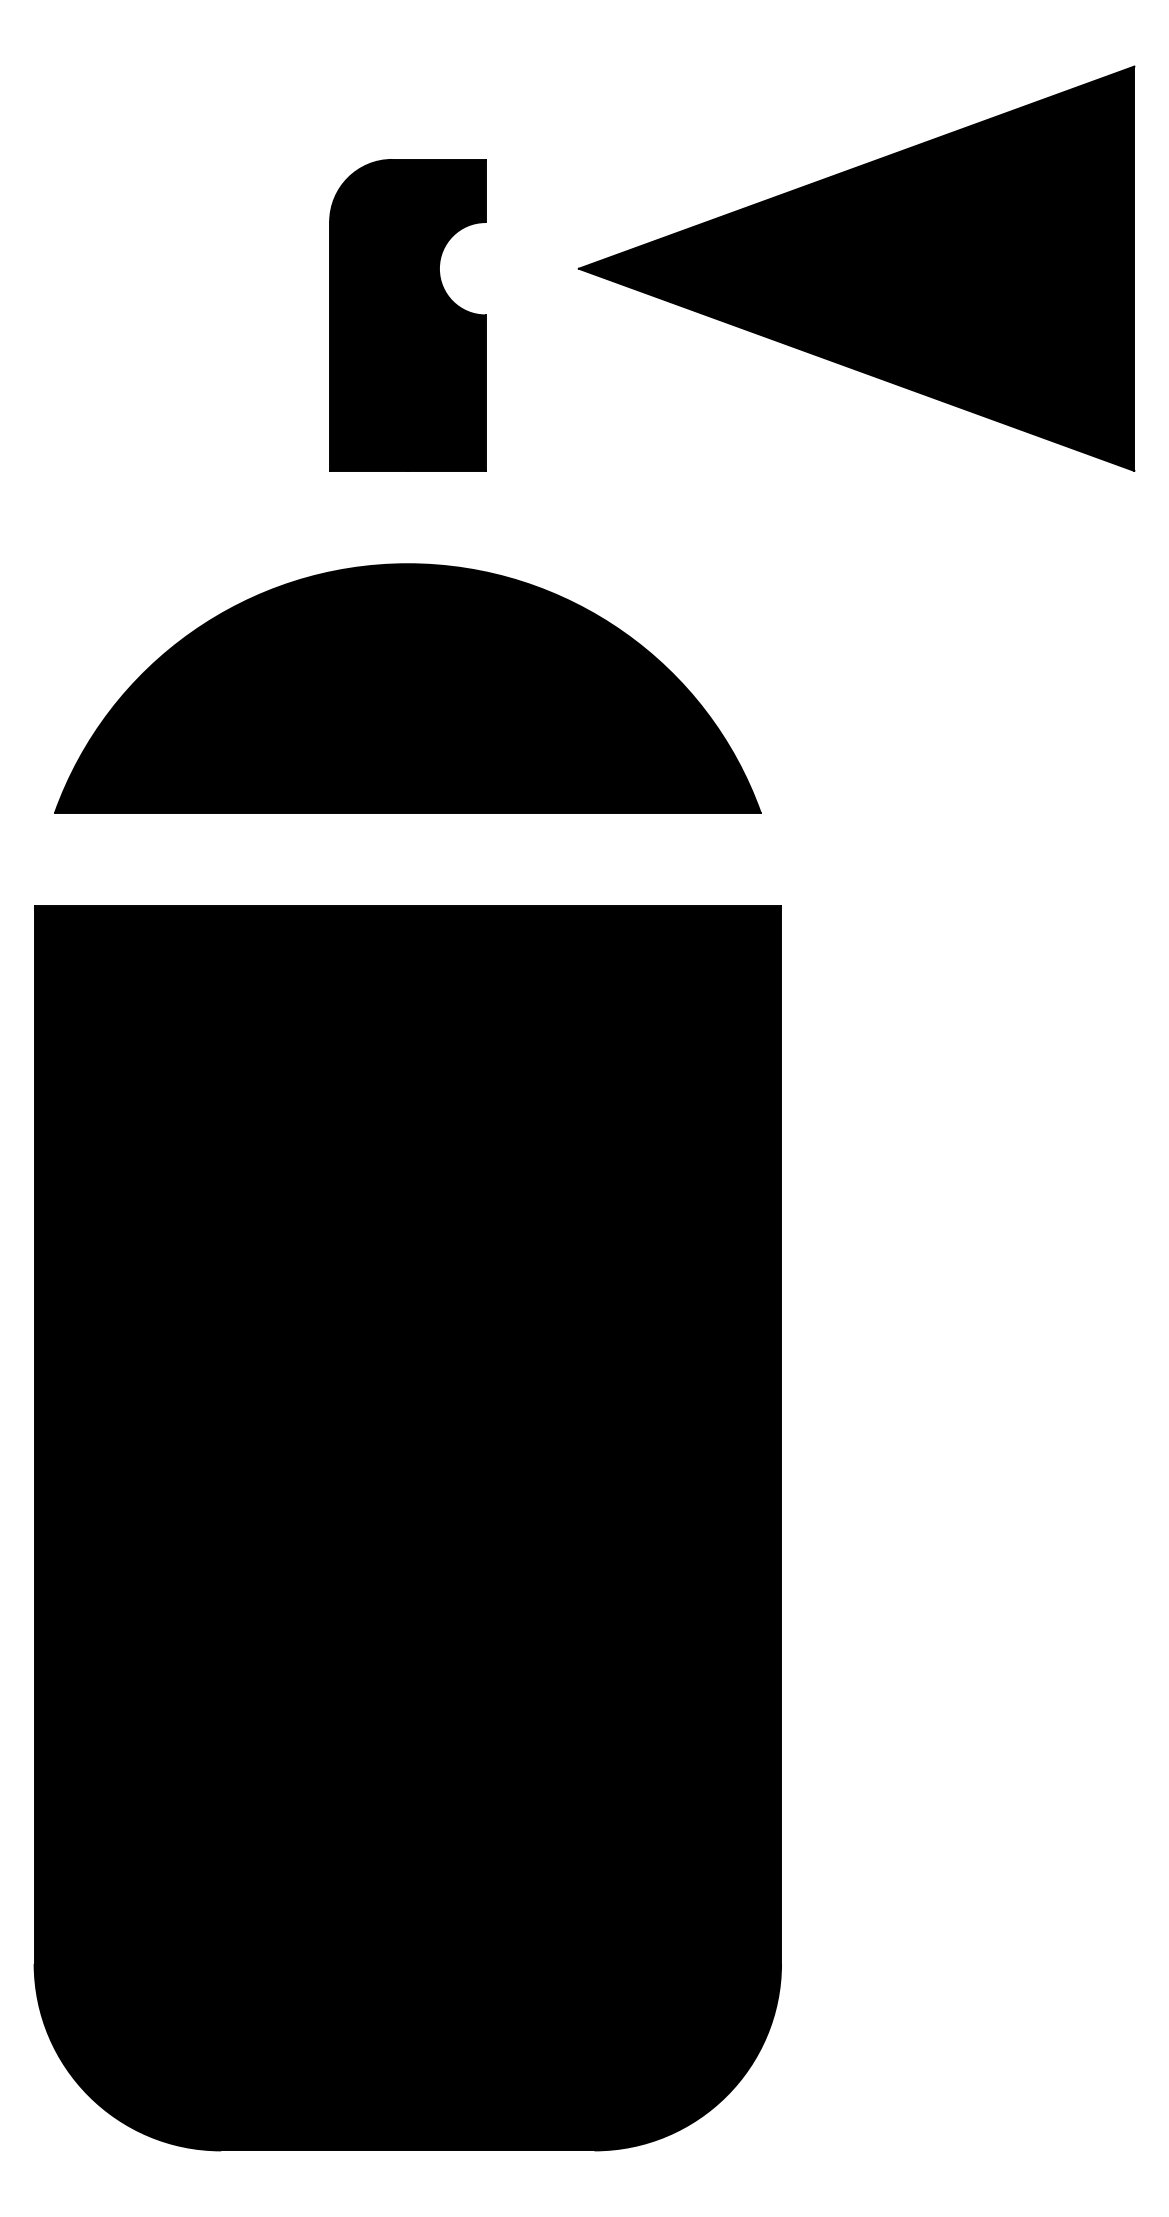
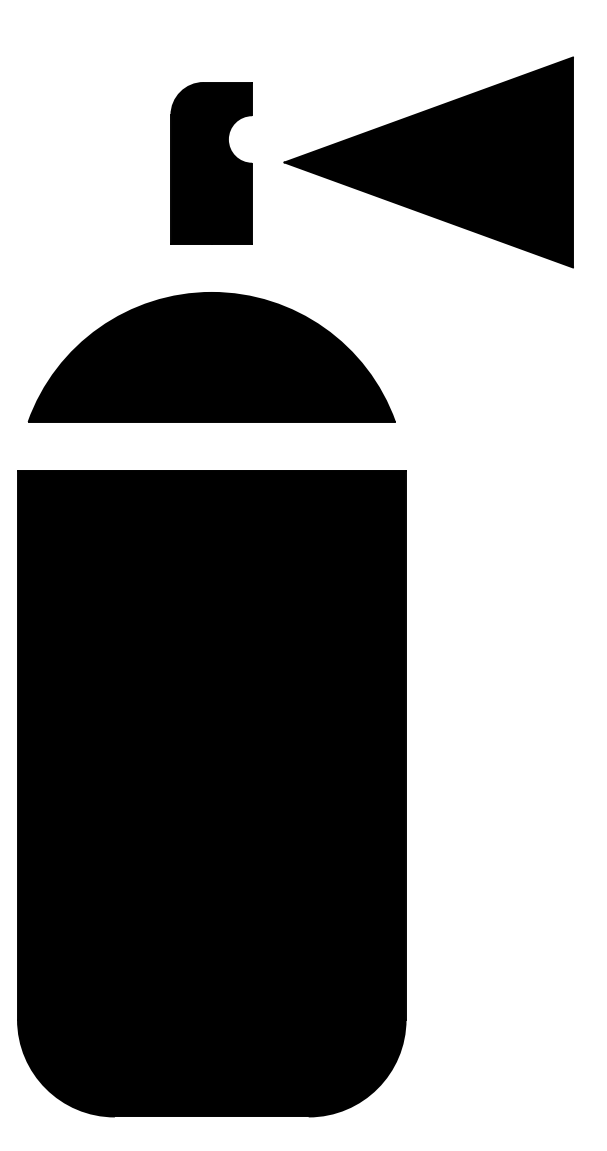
part: (856, 268) -> (428, 162), moved

